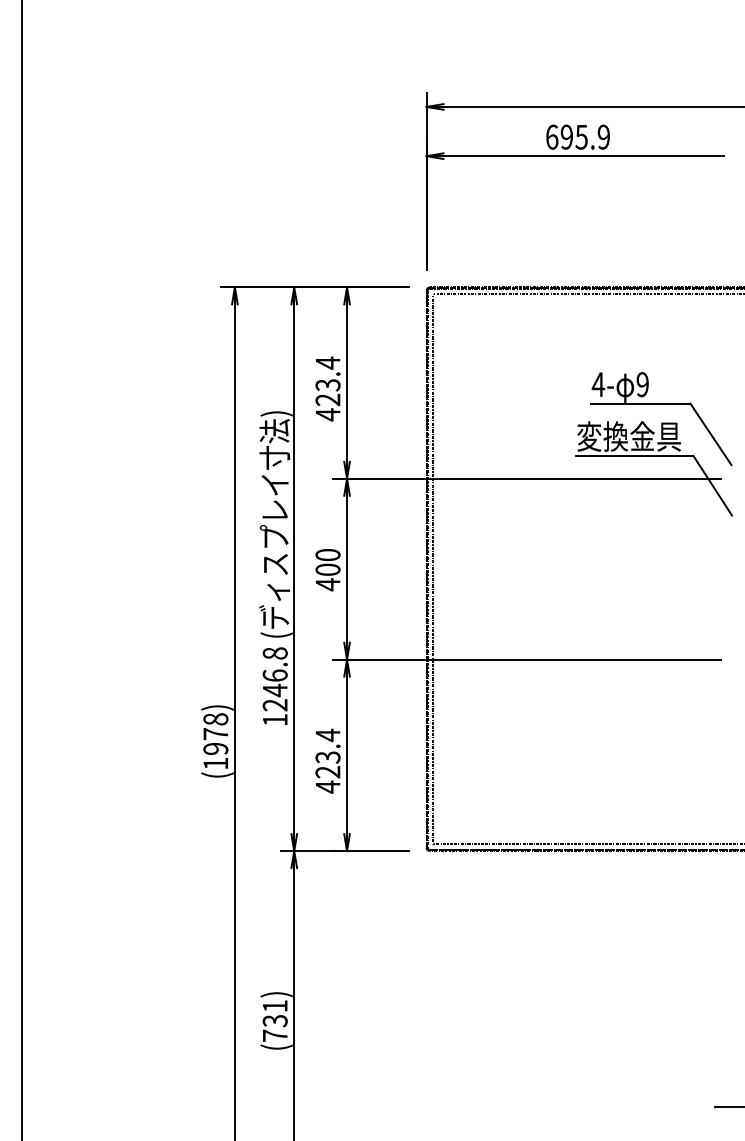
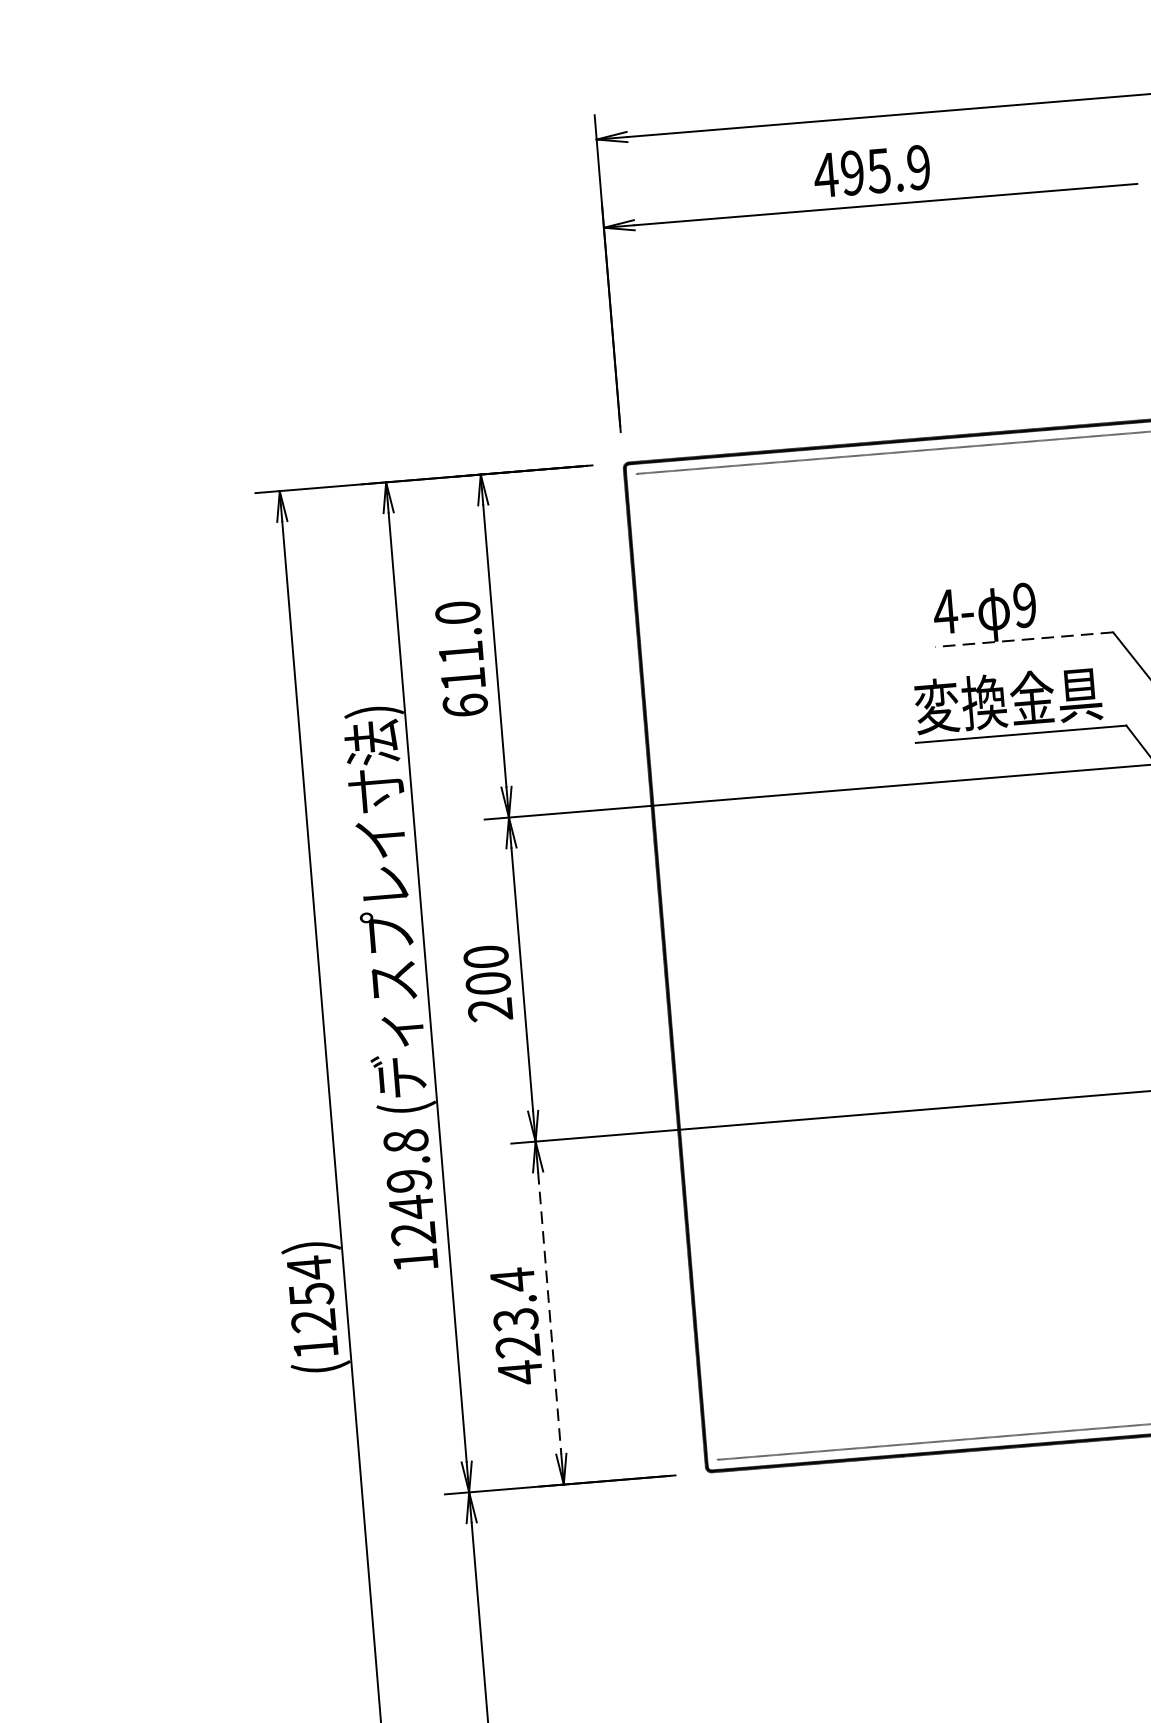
text: (551, 136) -> (824, 174), 695.9 -> 495.9
text: (327, 388) -> (460, 658), 423.4 -> 611.0
line: (640, 403) -> (1023, 639), solid -> dashed
line: (433, 568) -> (677, 965), removed
text: (327, 584) -> (489, 1009), 400 -> 200
text: (274, 675) -> (407, 1180), 1246.8 -> 1249.8
text: (215, 733) -> (310, 1293), (1978) -> (1254)
line: (347, 755) -> (550, 1313), solid -> dashed

